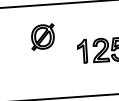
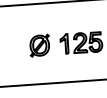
part: (42, 36) -> (39, 45), moved

